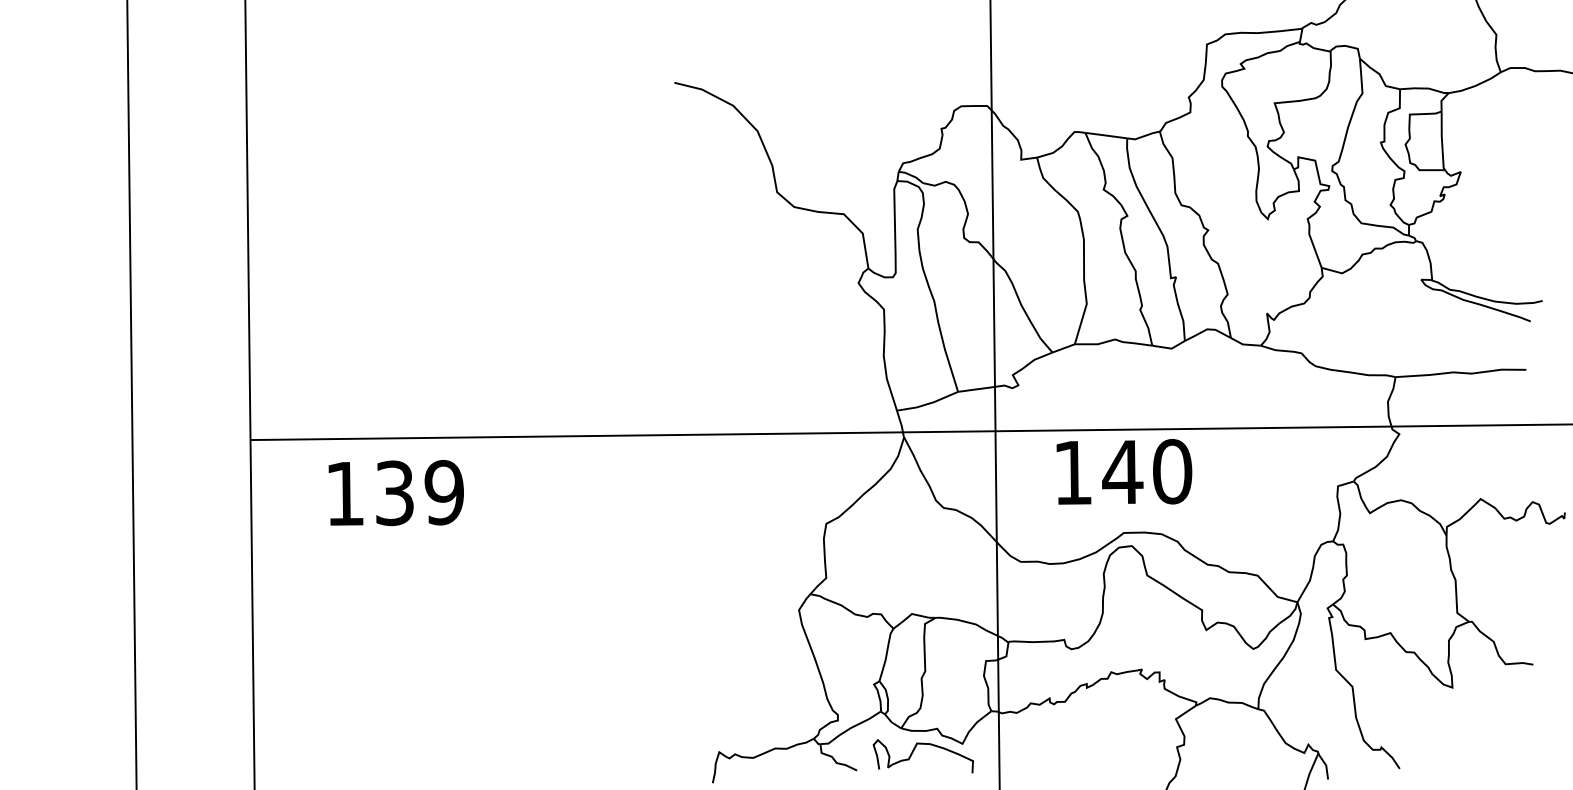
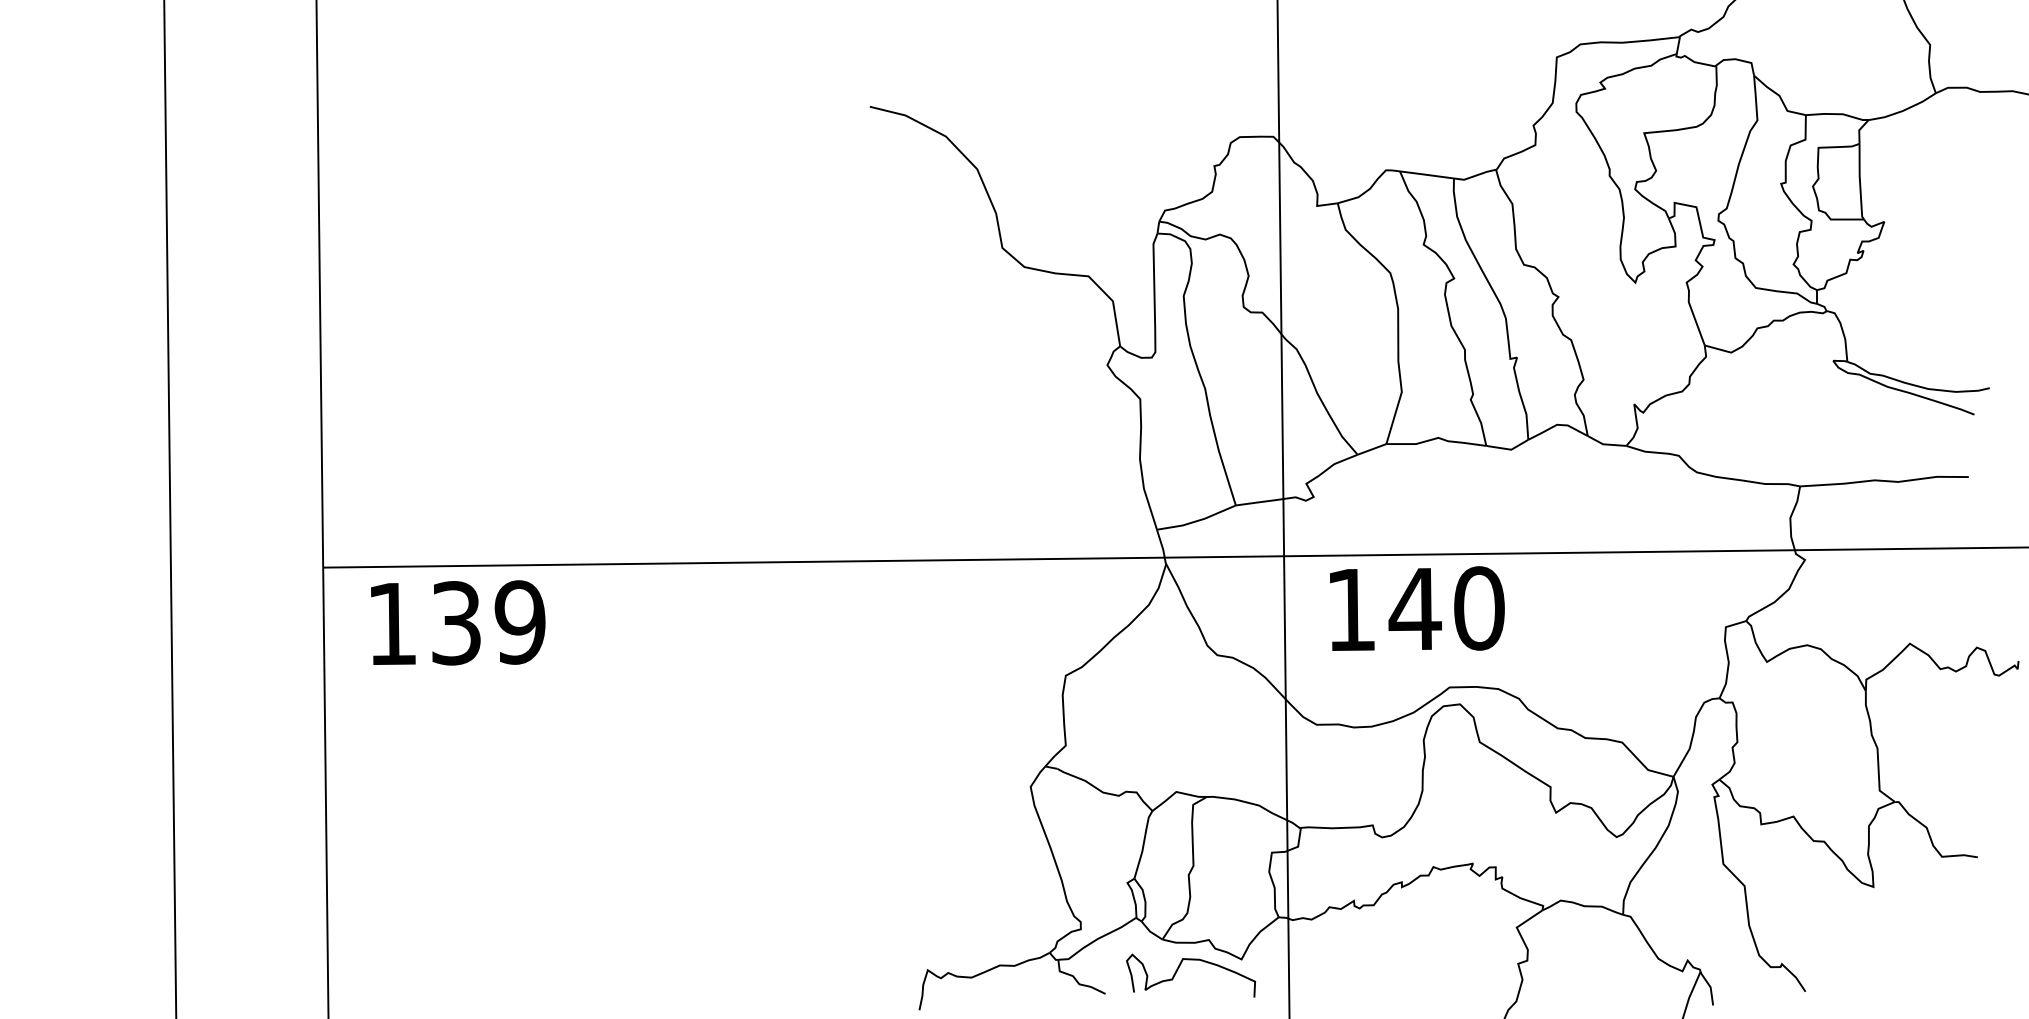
text: (1124, 471) -> (1417, 608), moved
text: (396, 492) -> (458, 622), moved

